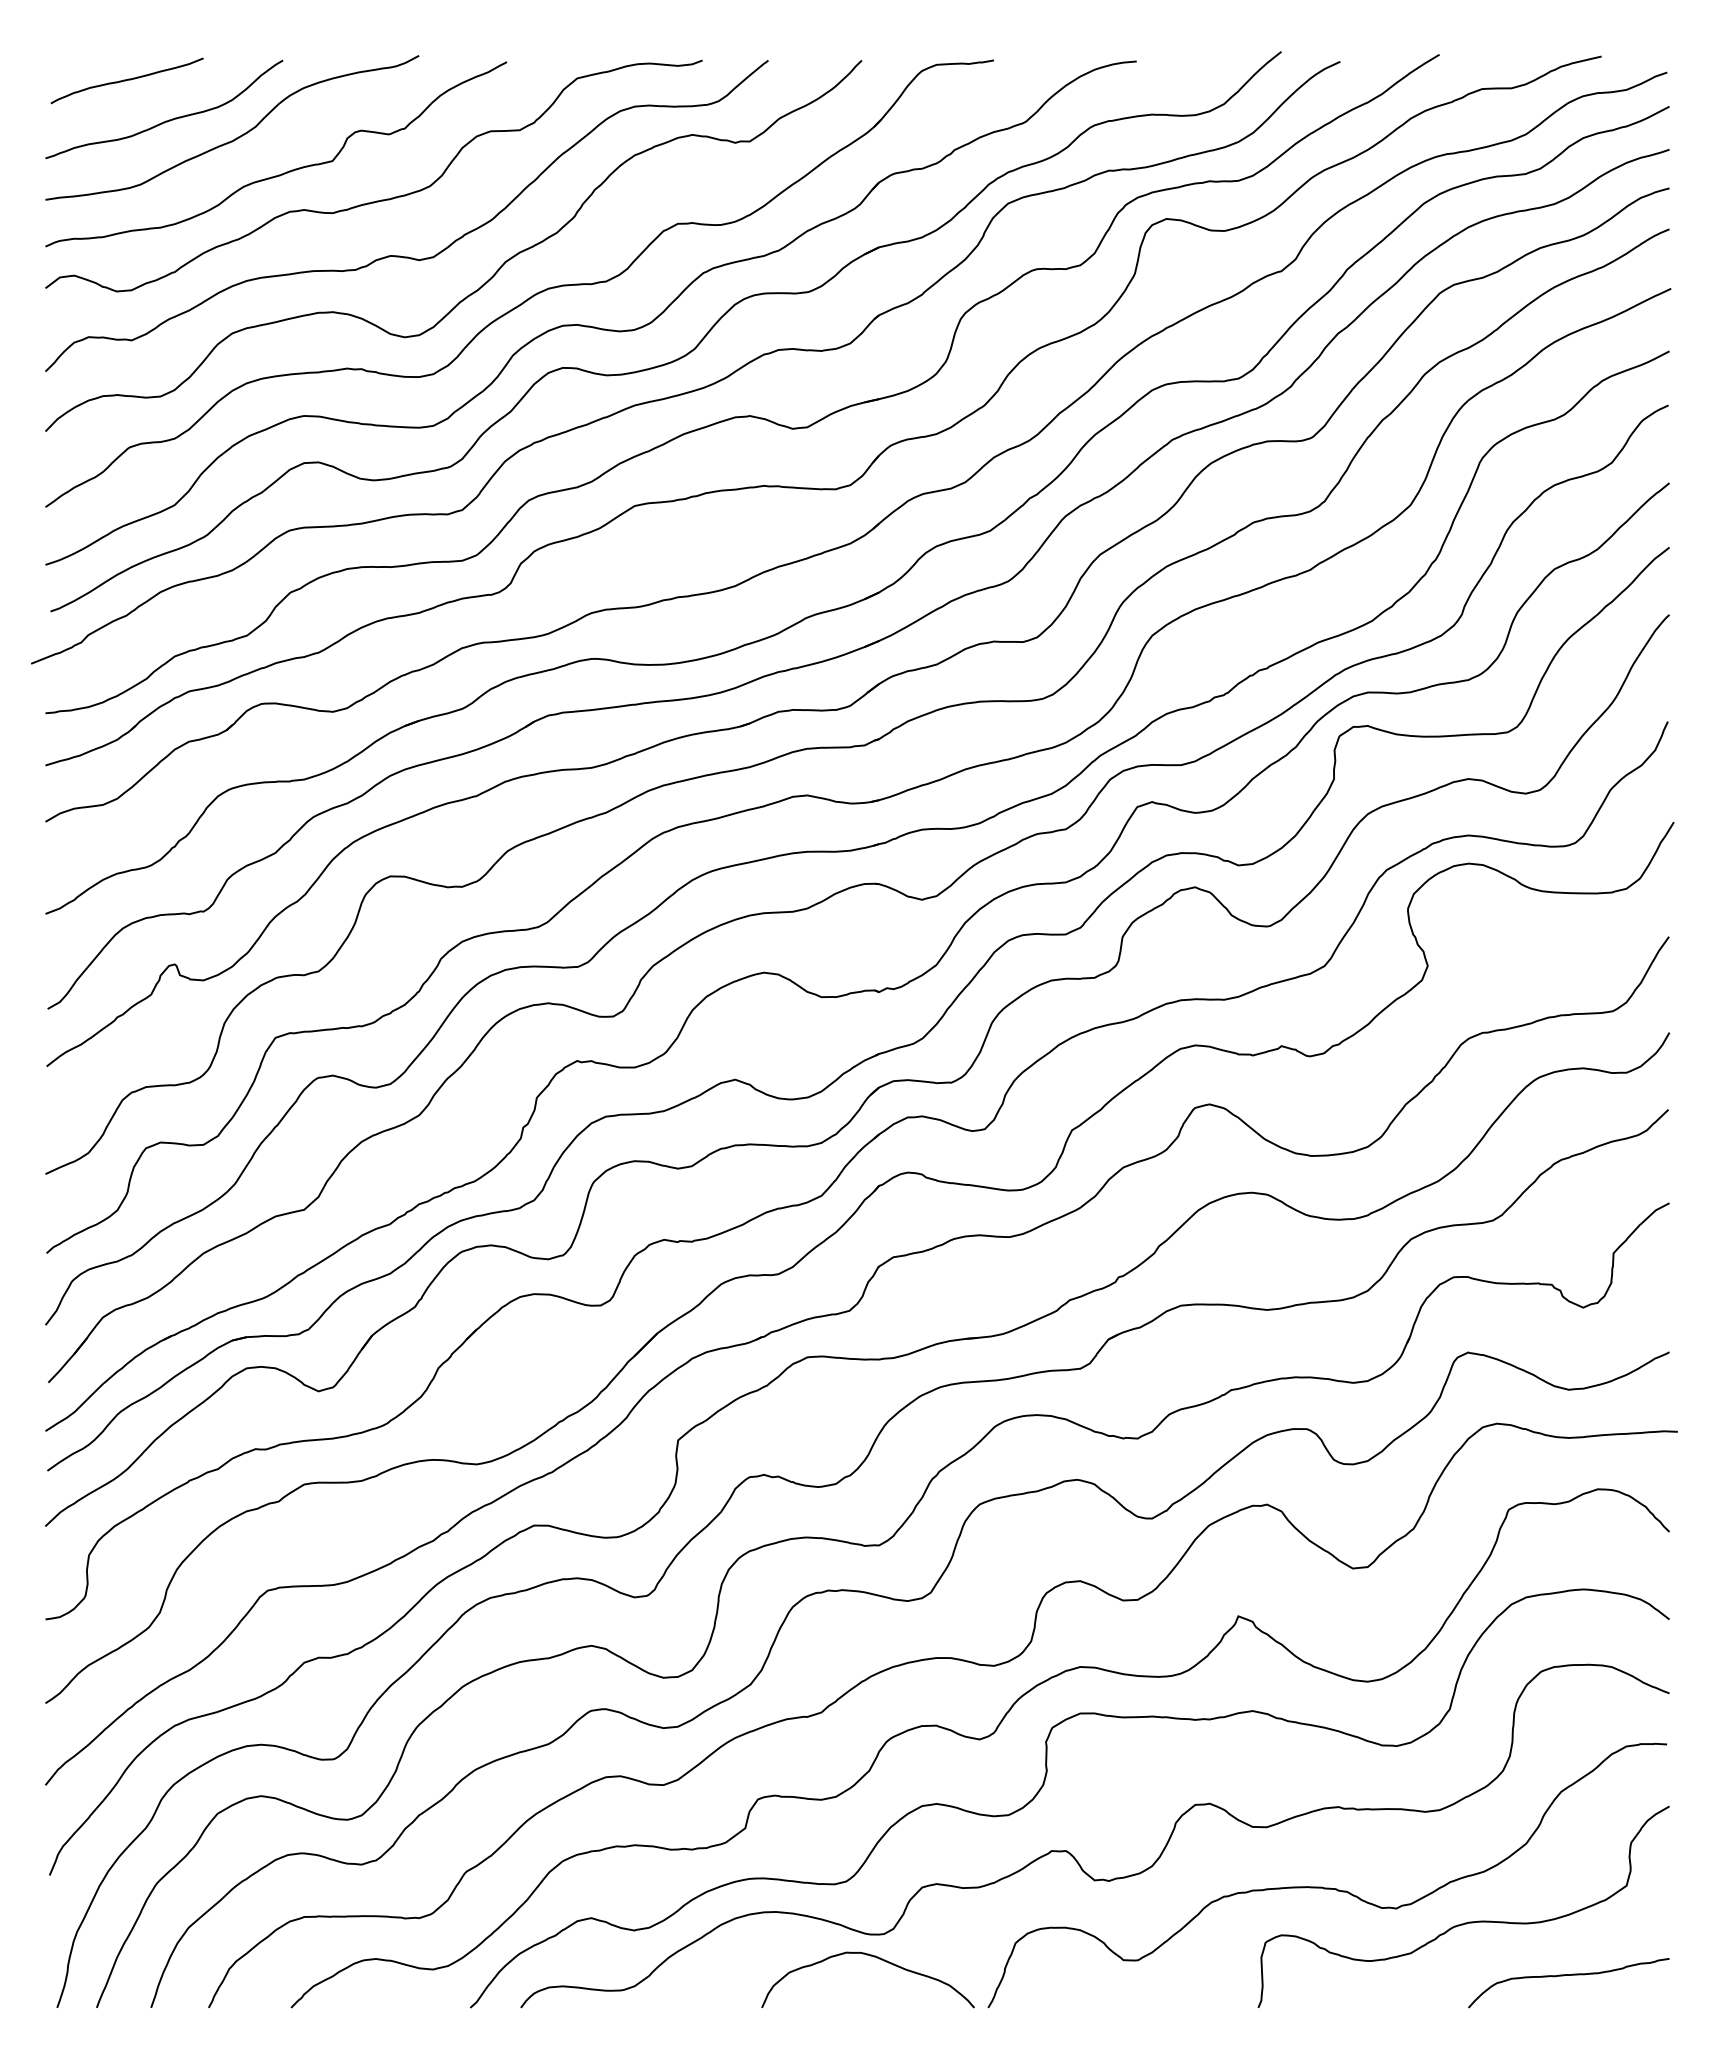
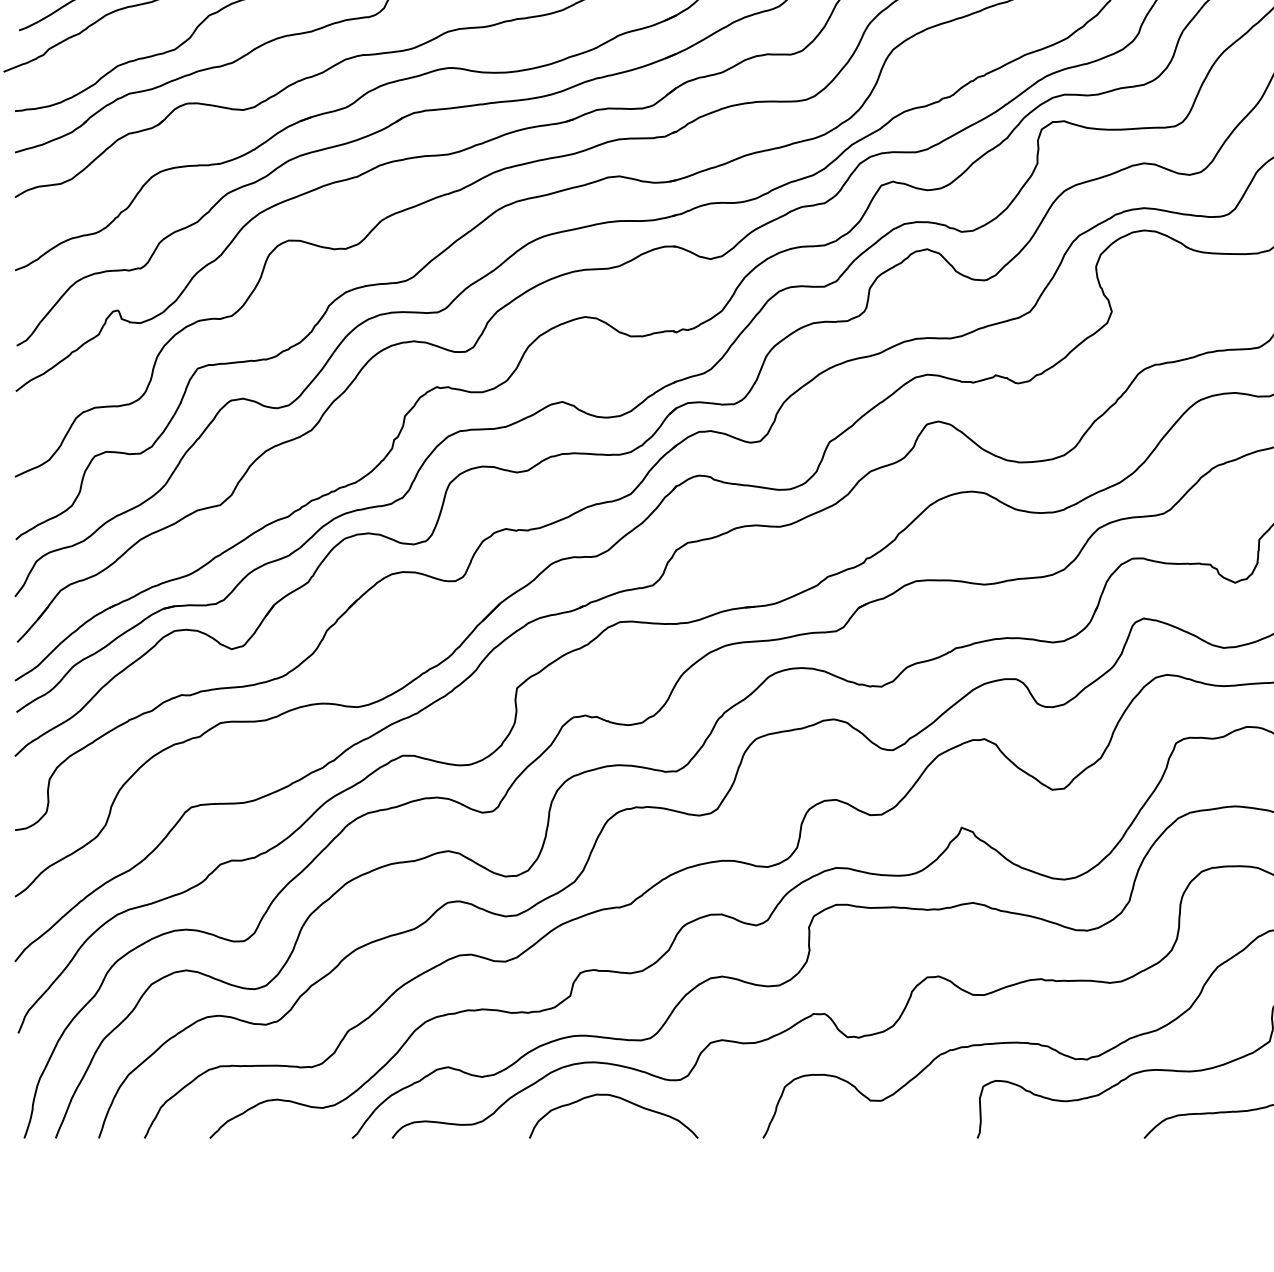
curve: (874, 1957) -> (618, 1098), moved

